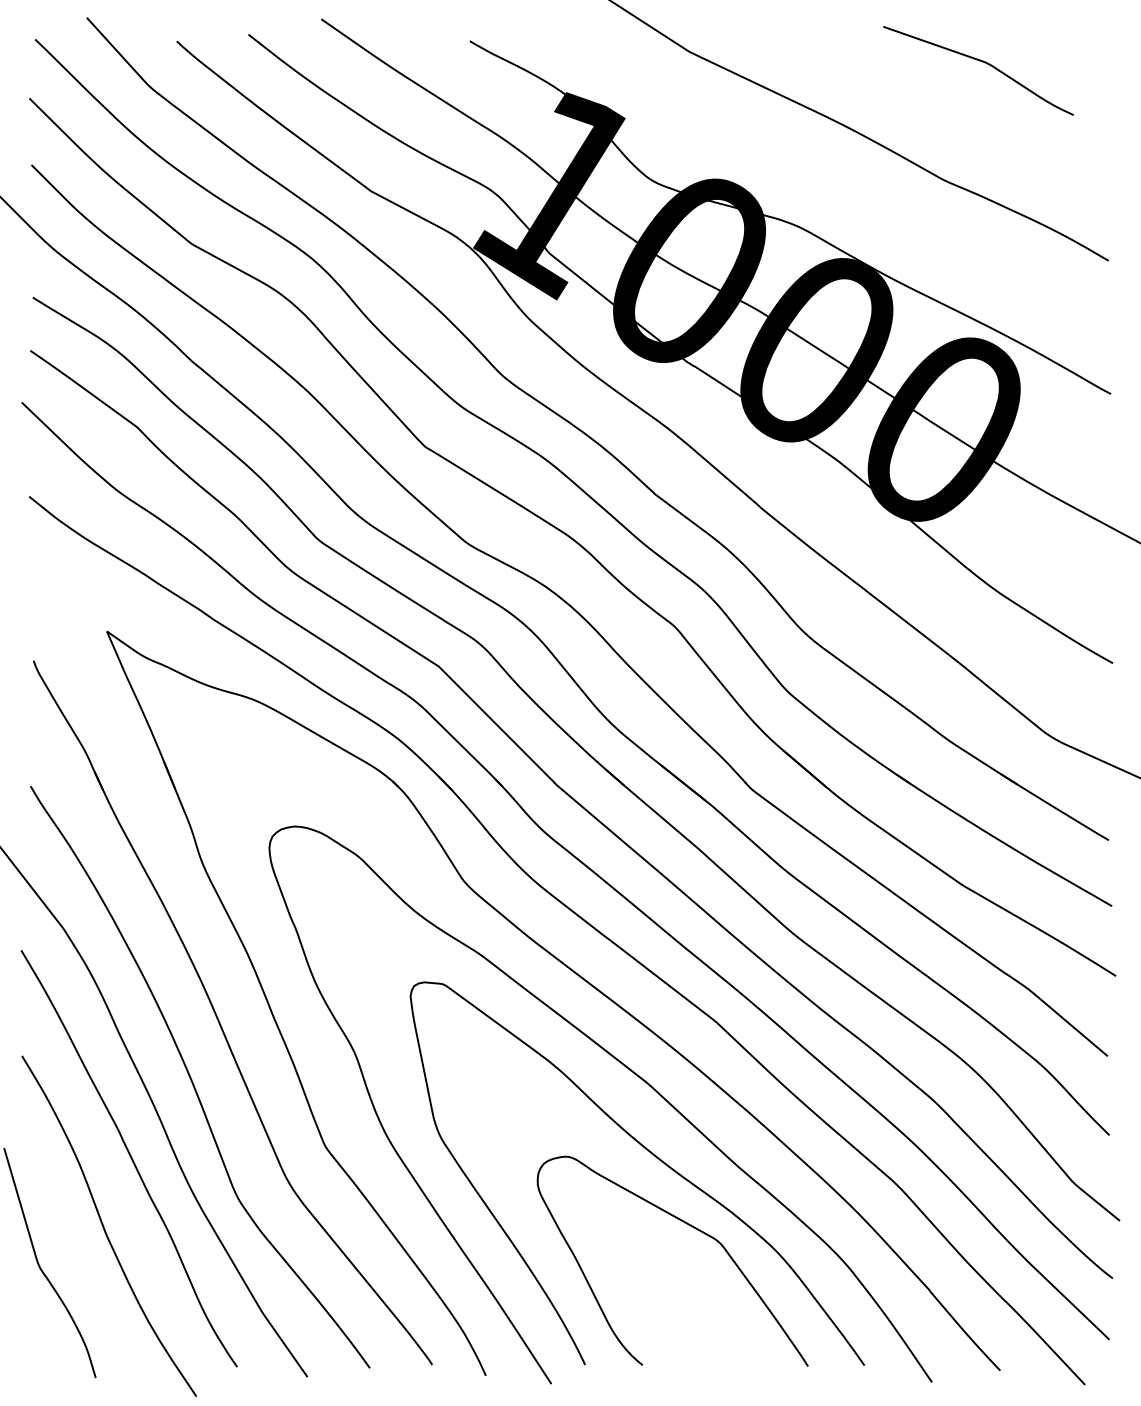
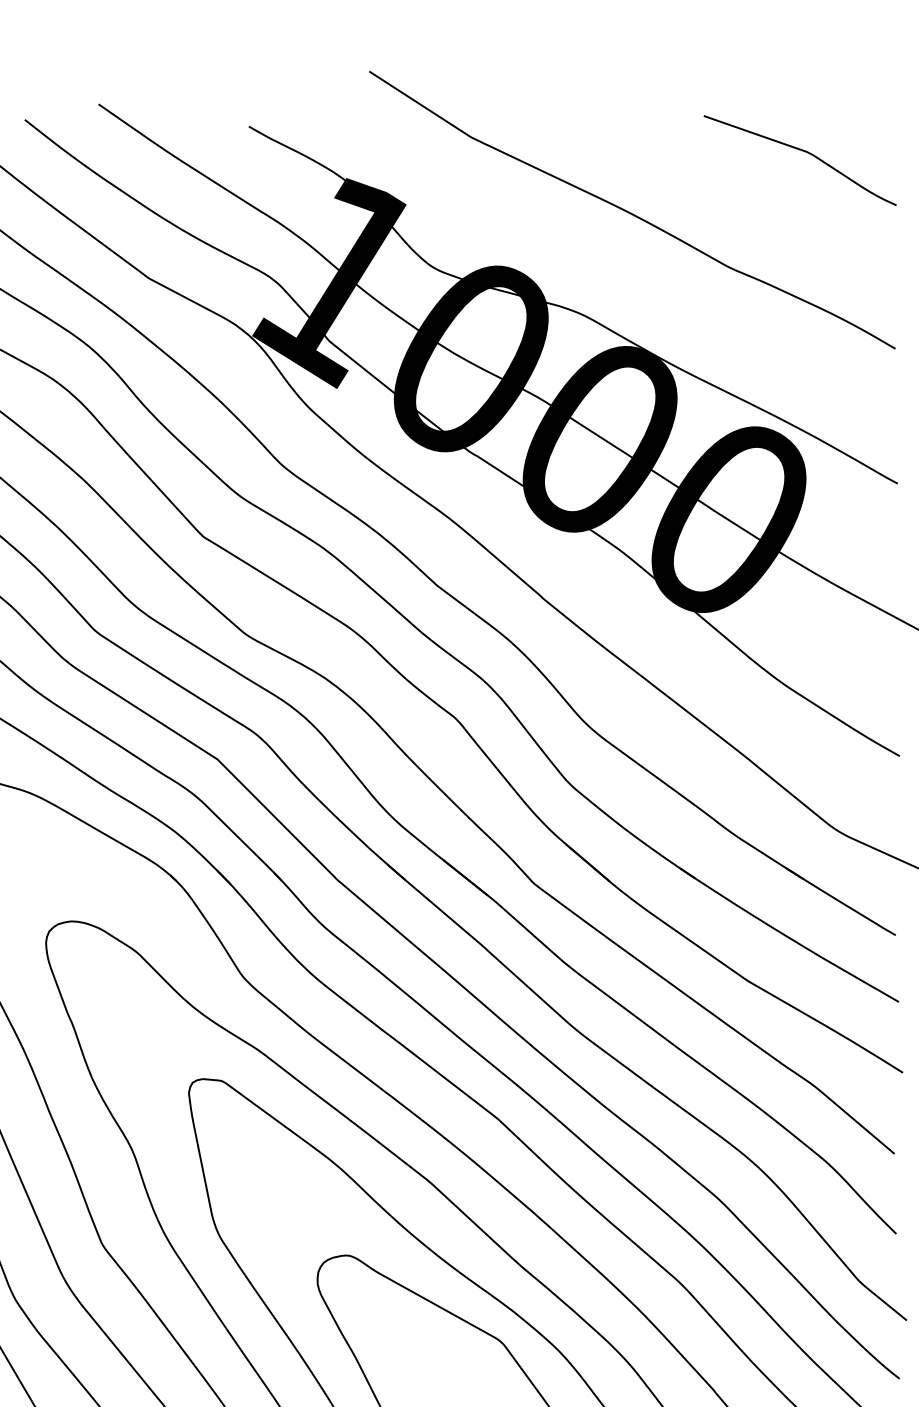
curve: (982, 62) -> (804, 152), moved

